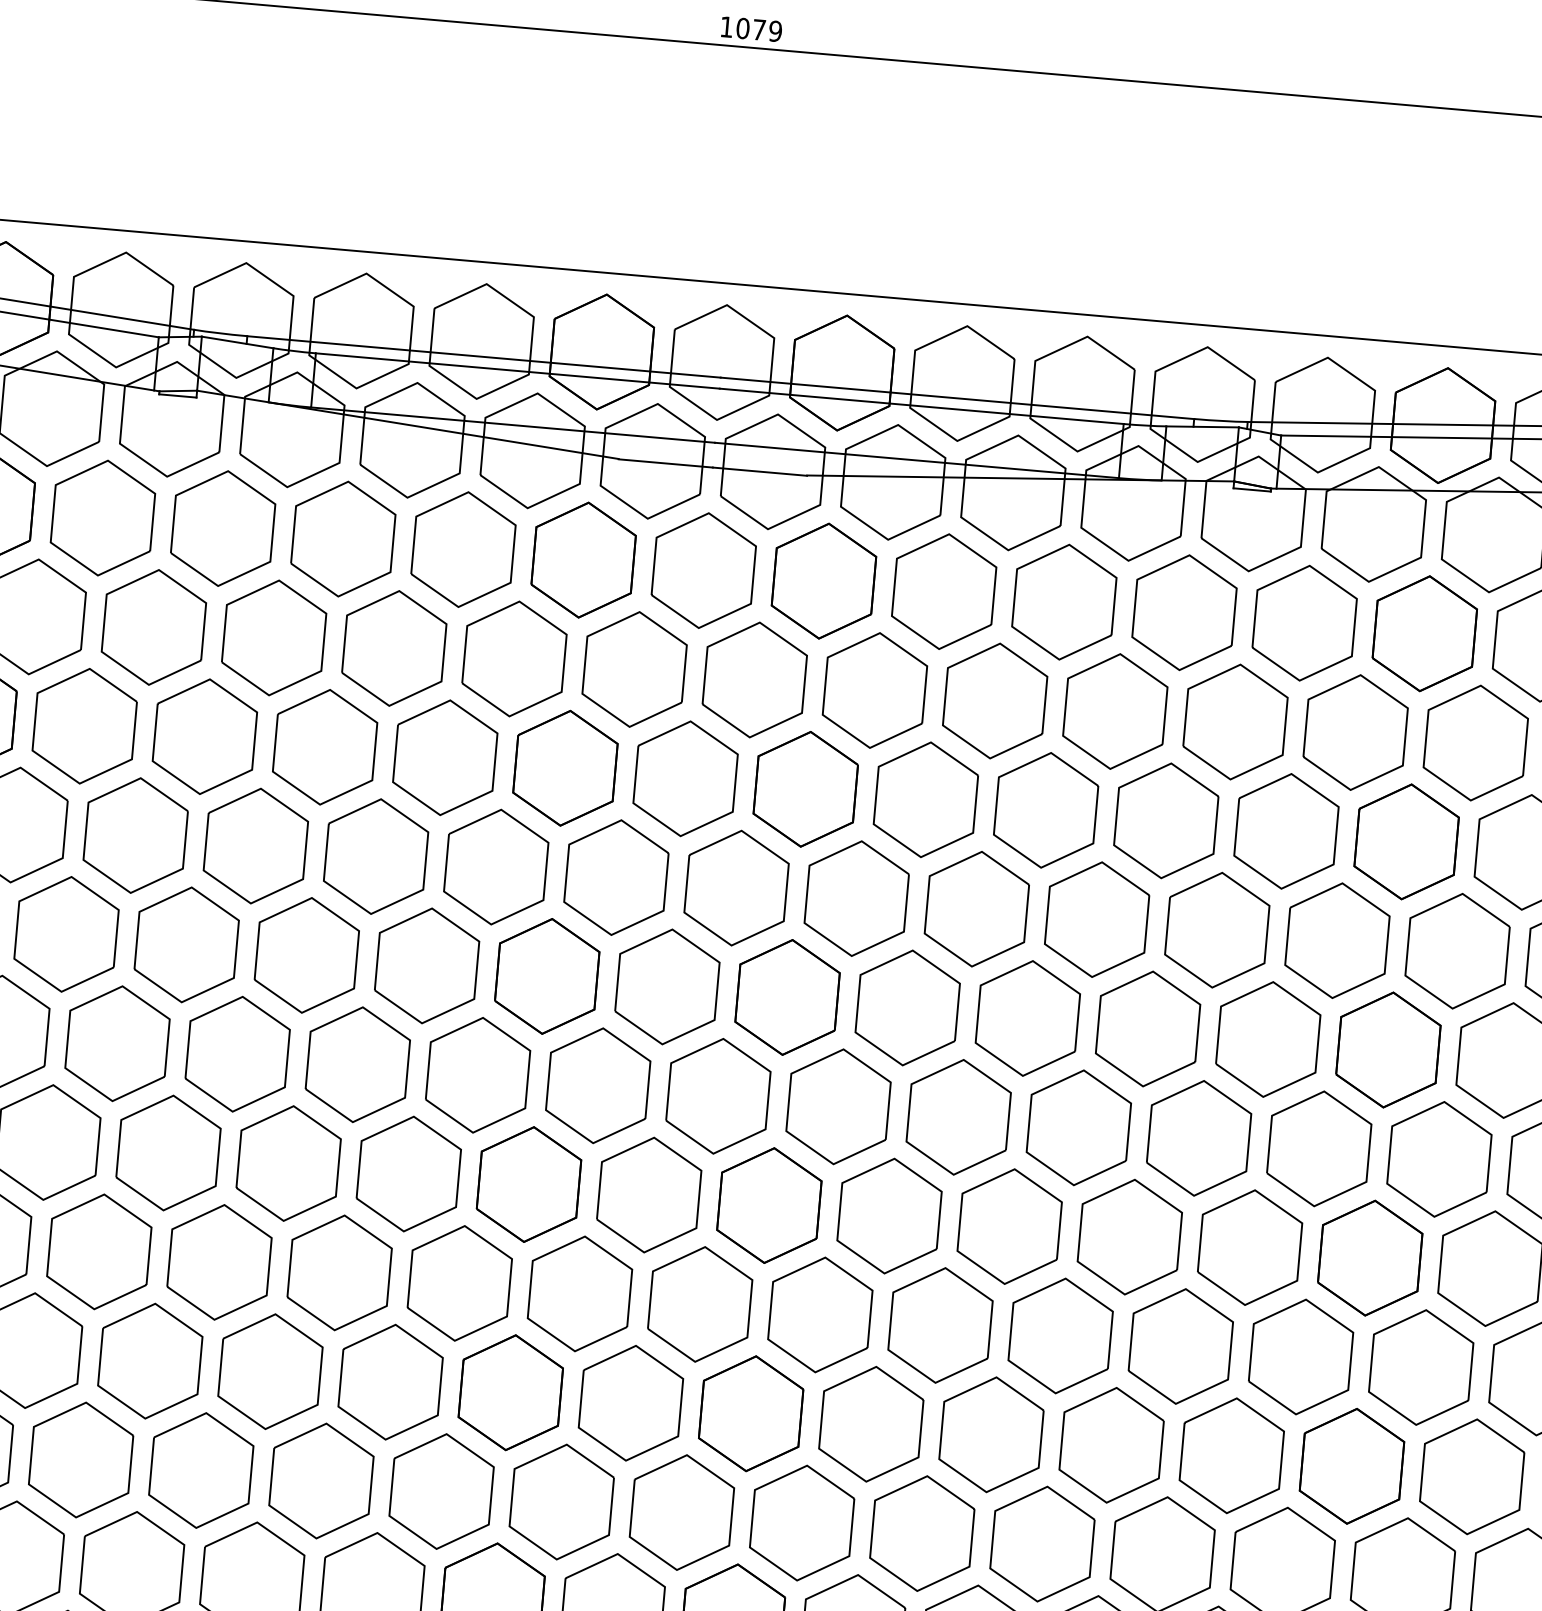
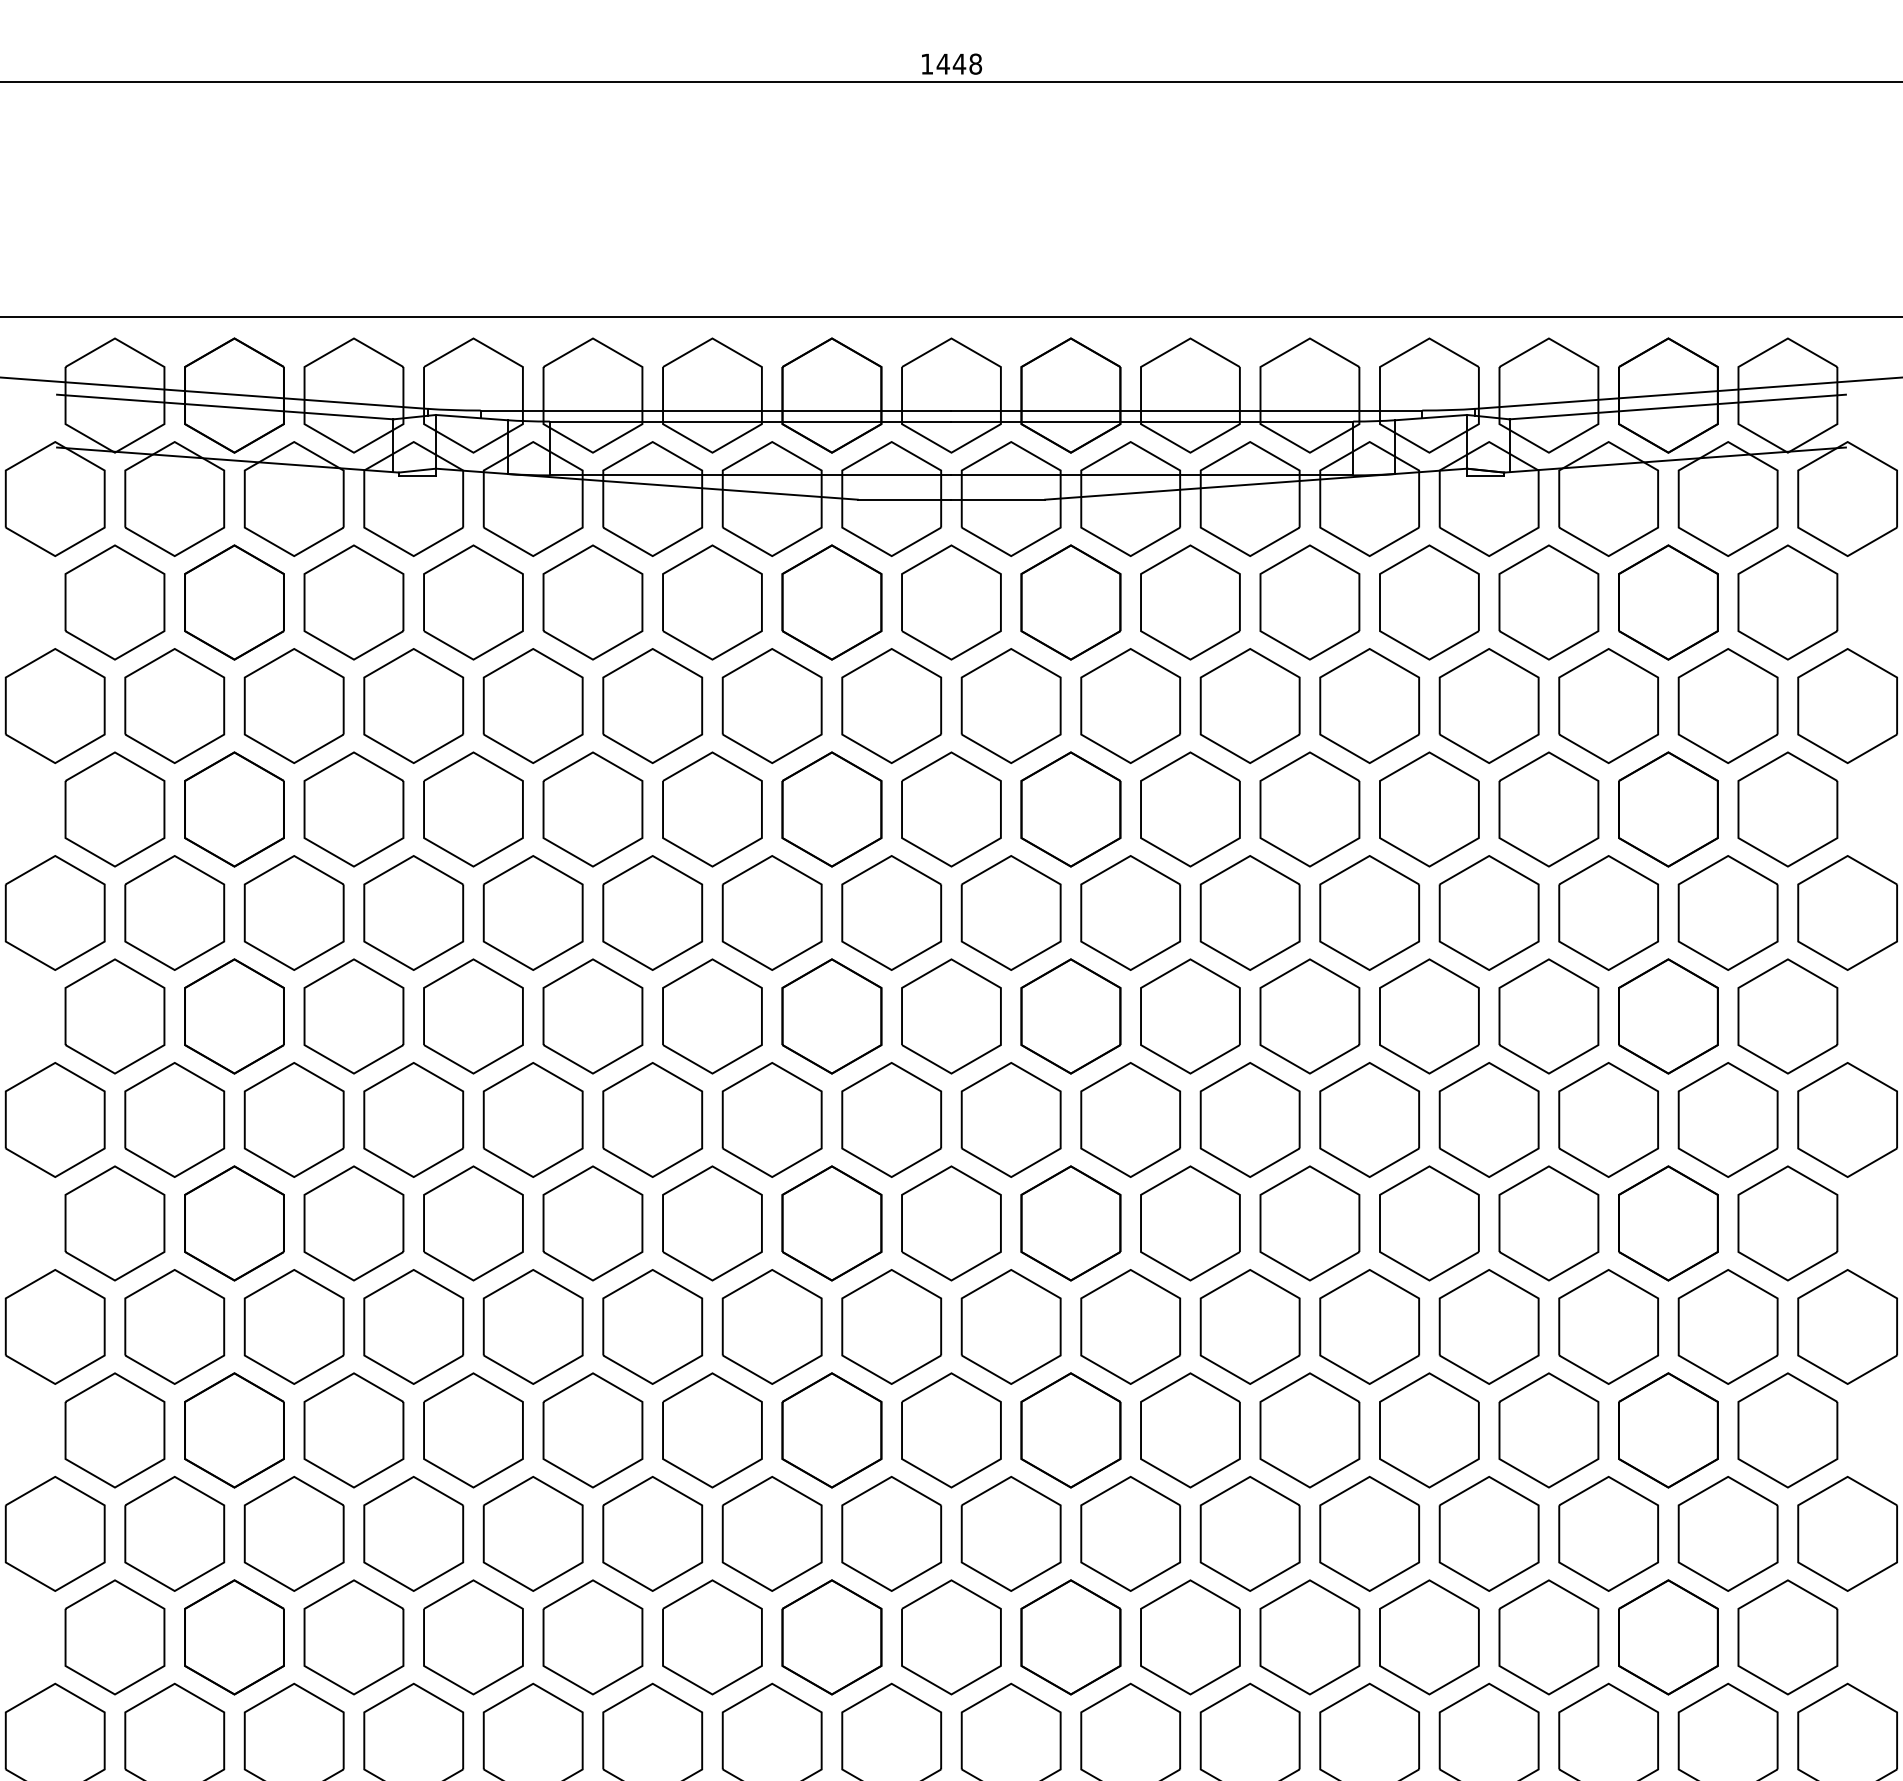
text: (759, 29) -> (959, 63), 1079 -> 1448

